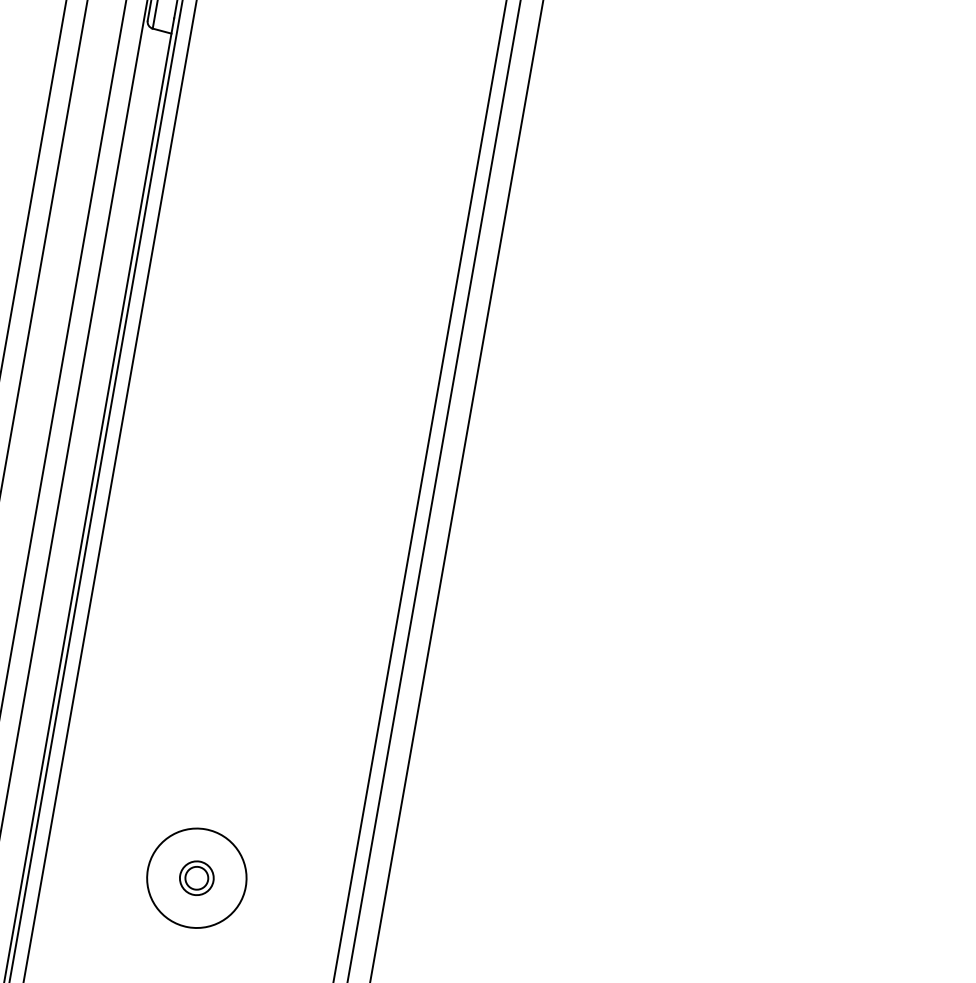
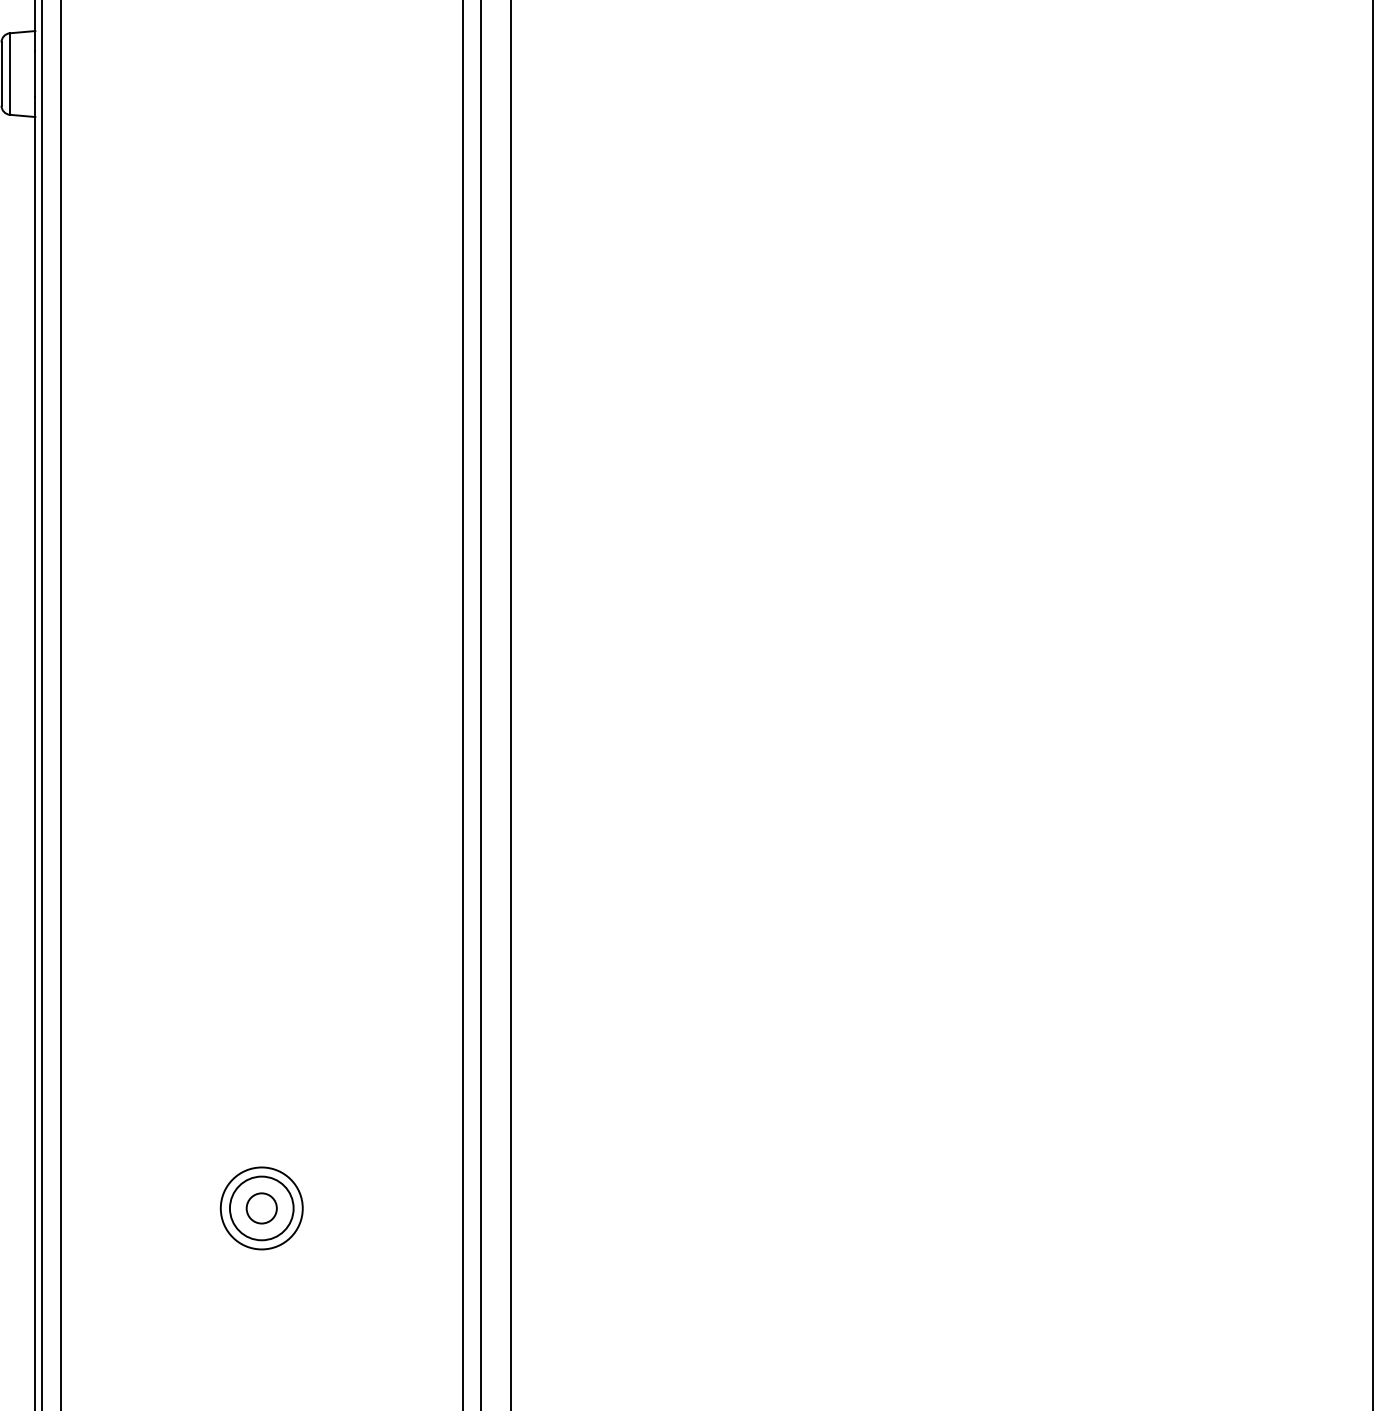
circle: (196, 878) -> (261, 1208), size x0.62
circle: (196, 878) -> (261, 1208), size x1.43

